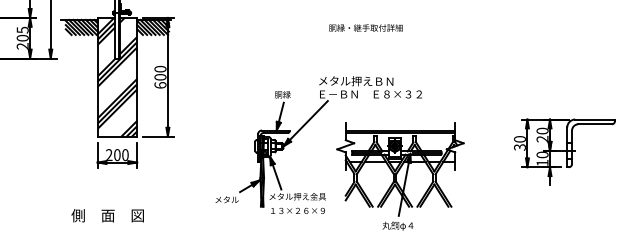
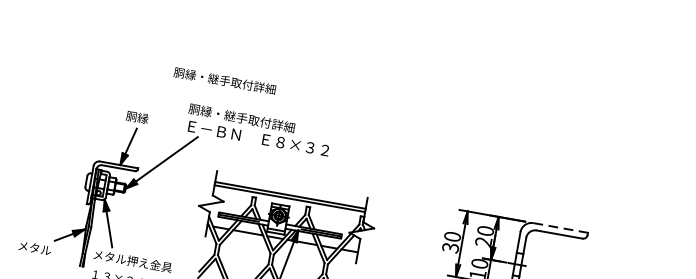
text: (365, 27) -> (224, 80), moved
text: (356, 81) -> (241, 117), メタル押えＢＮ -> 胴縁・継手取付詳細
line: (595, 119) -> (561, 228), solid -> dashed

